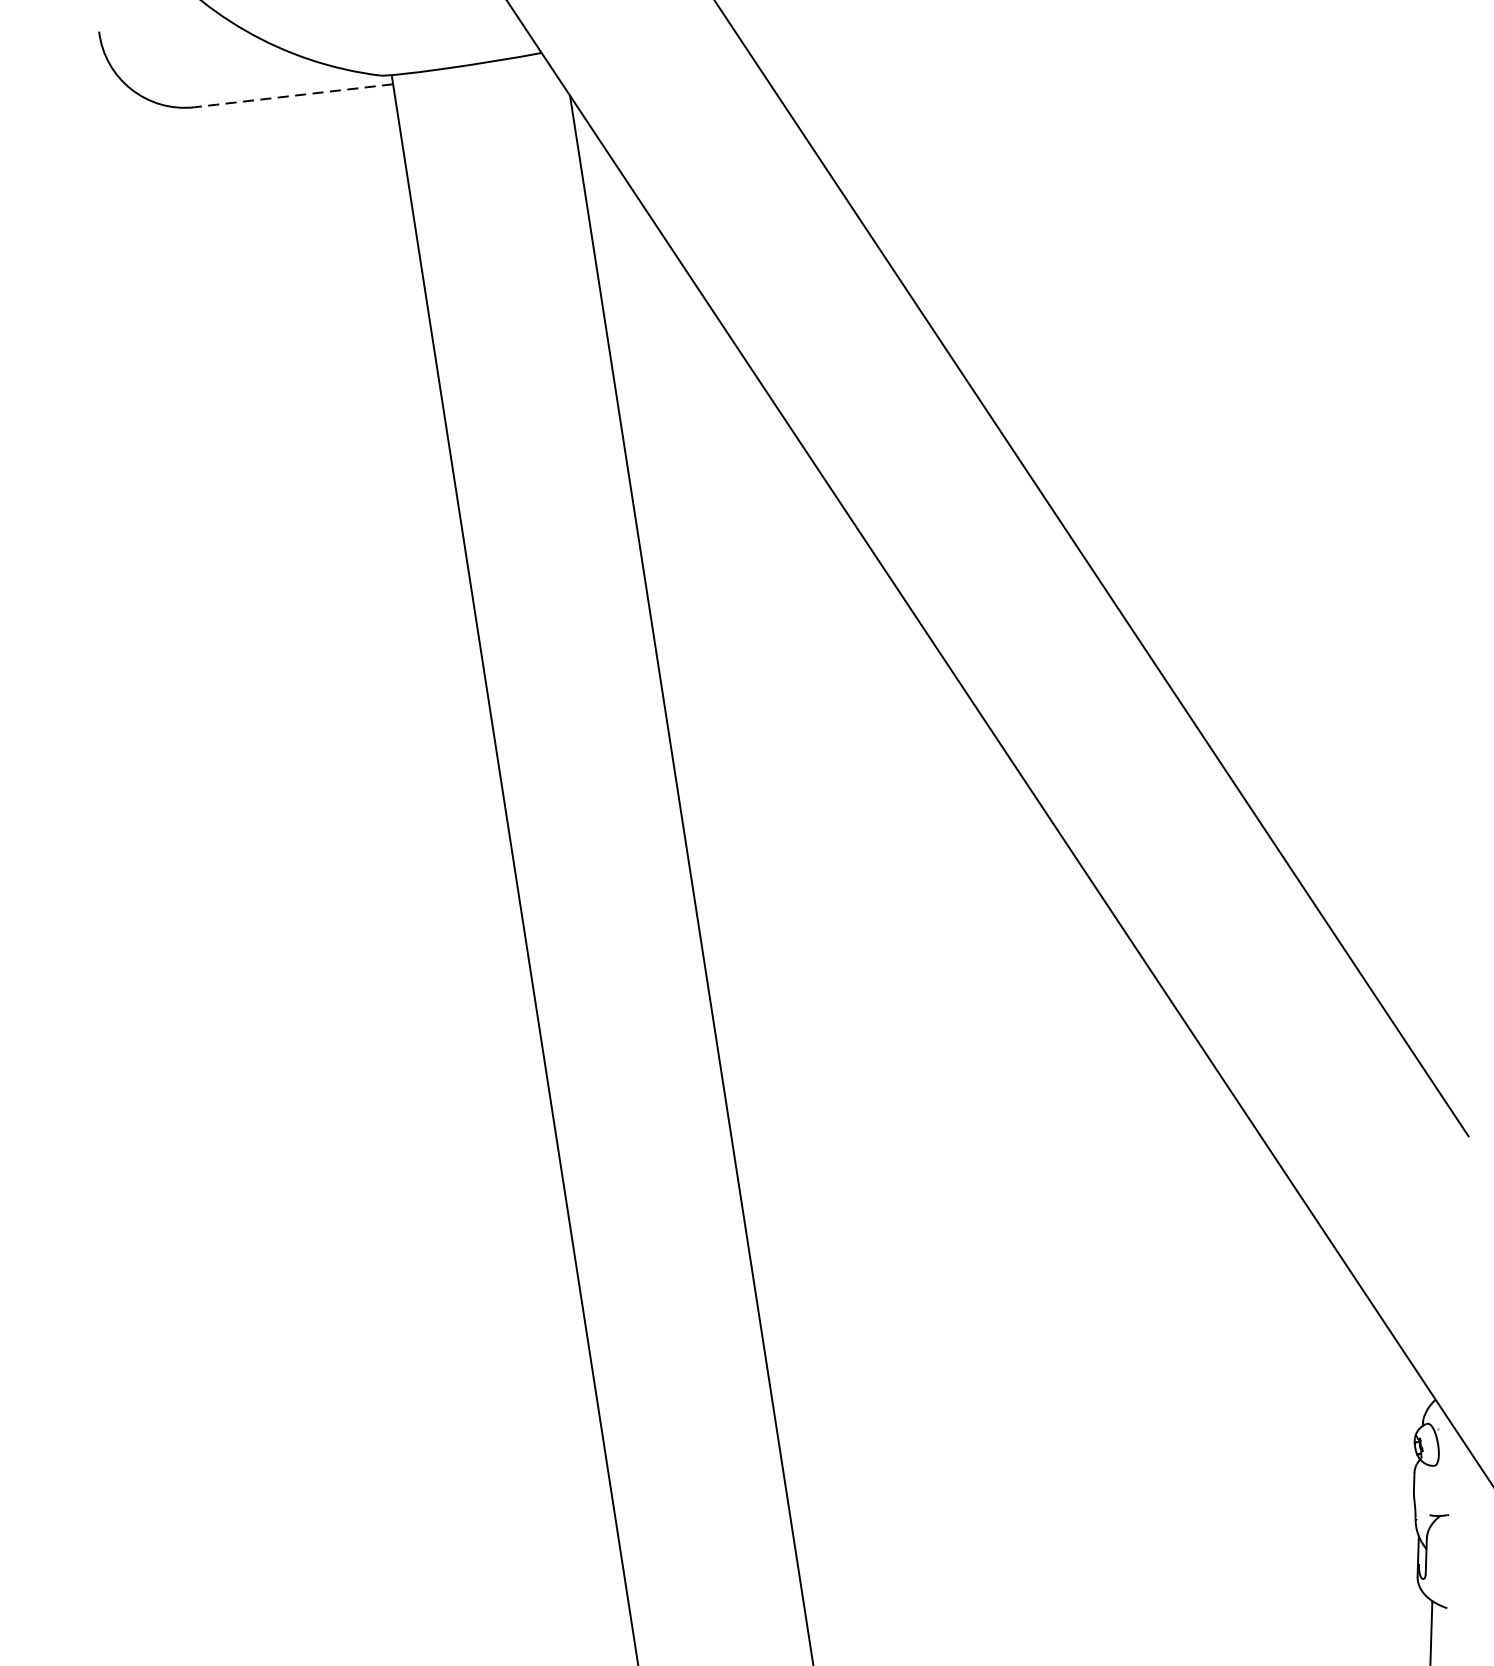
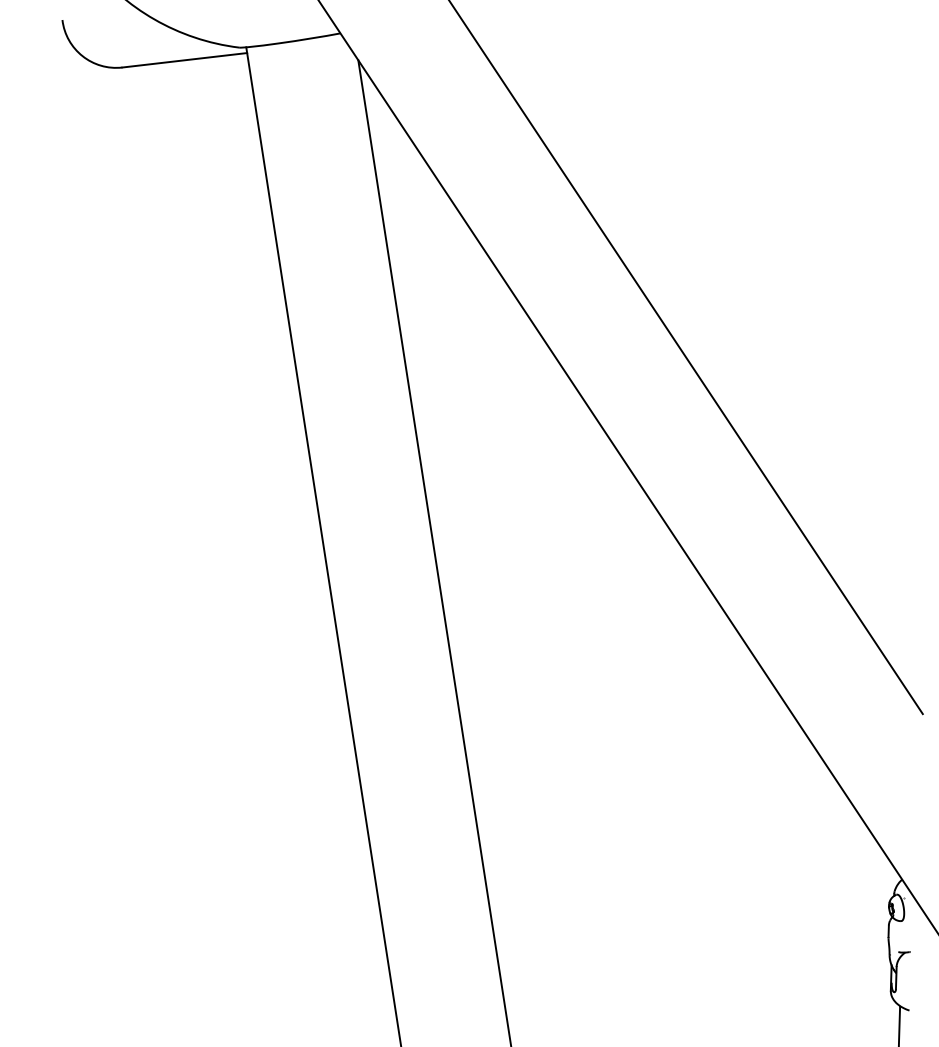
line: (293, 96) -> (184, 60), dashed -> solid

